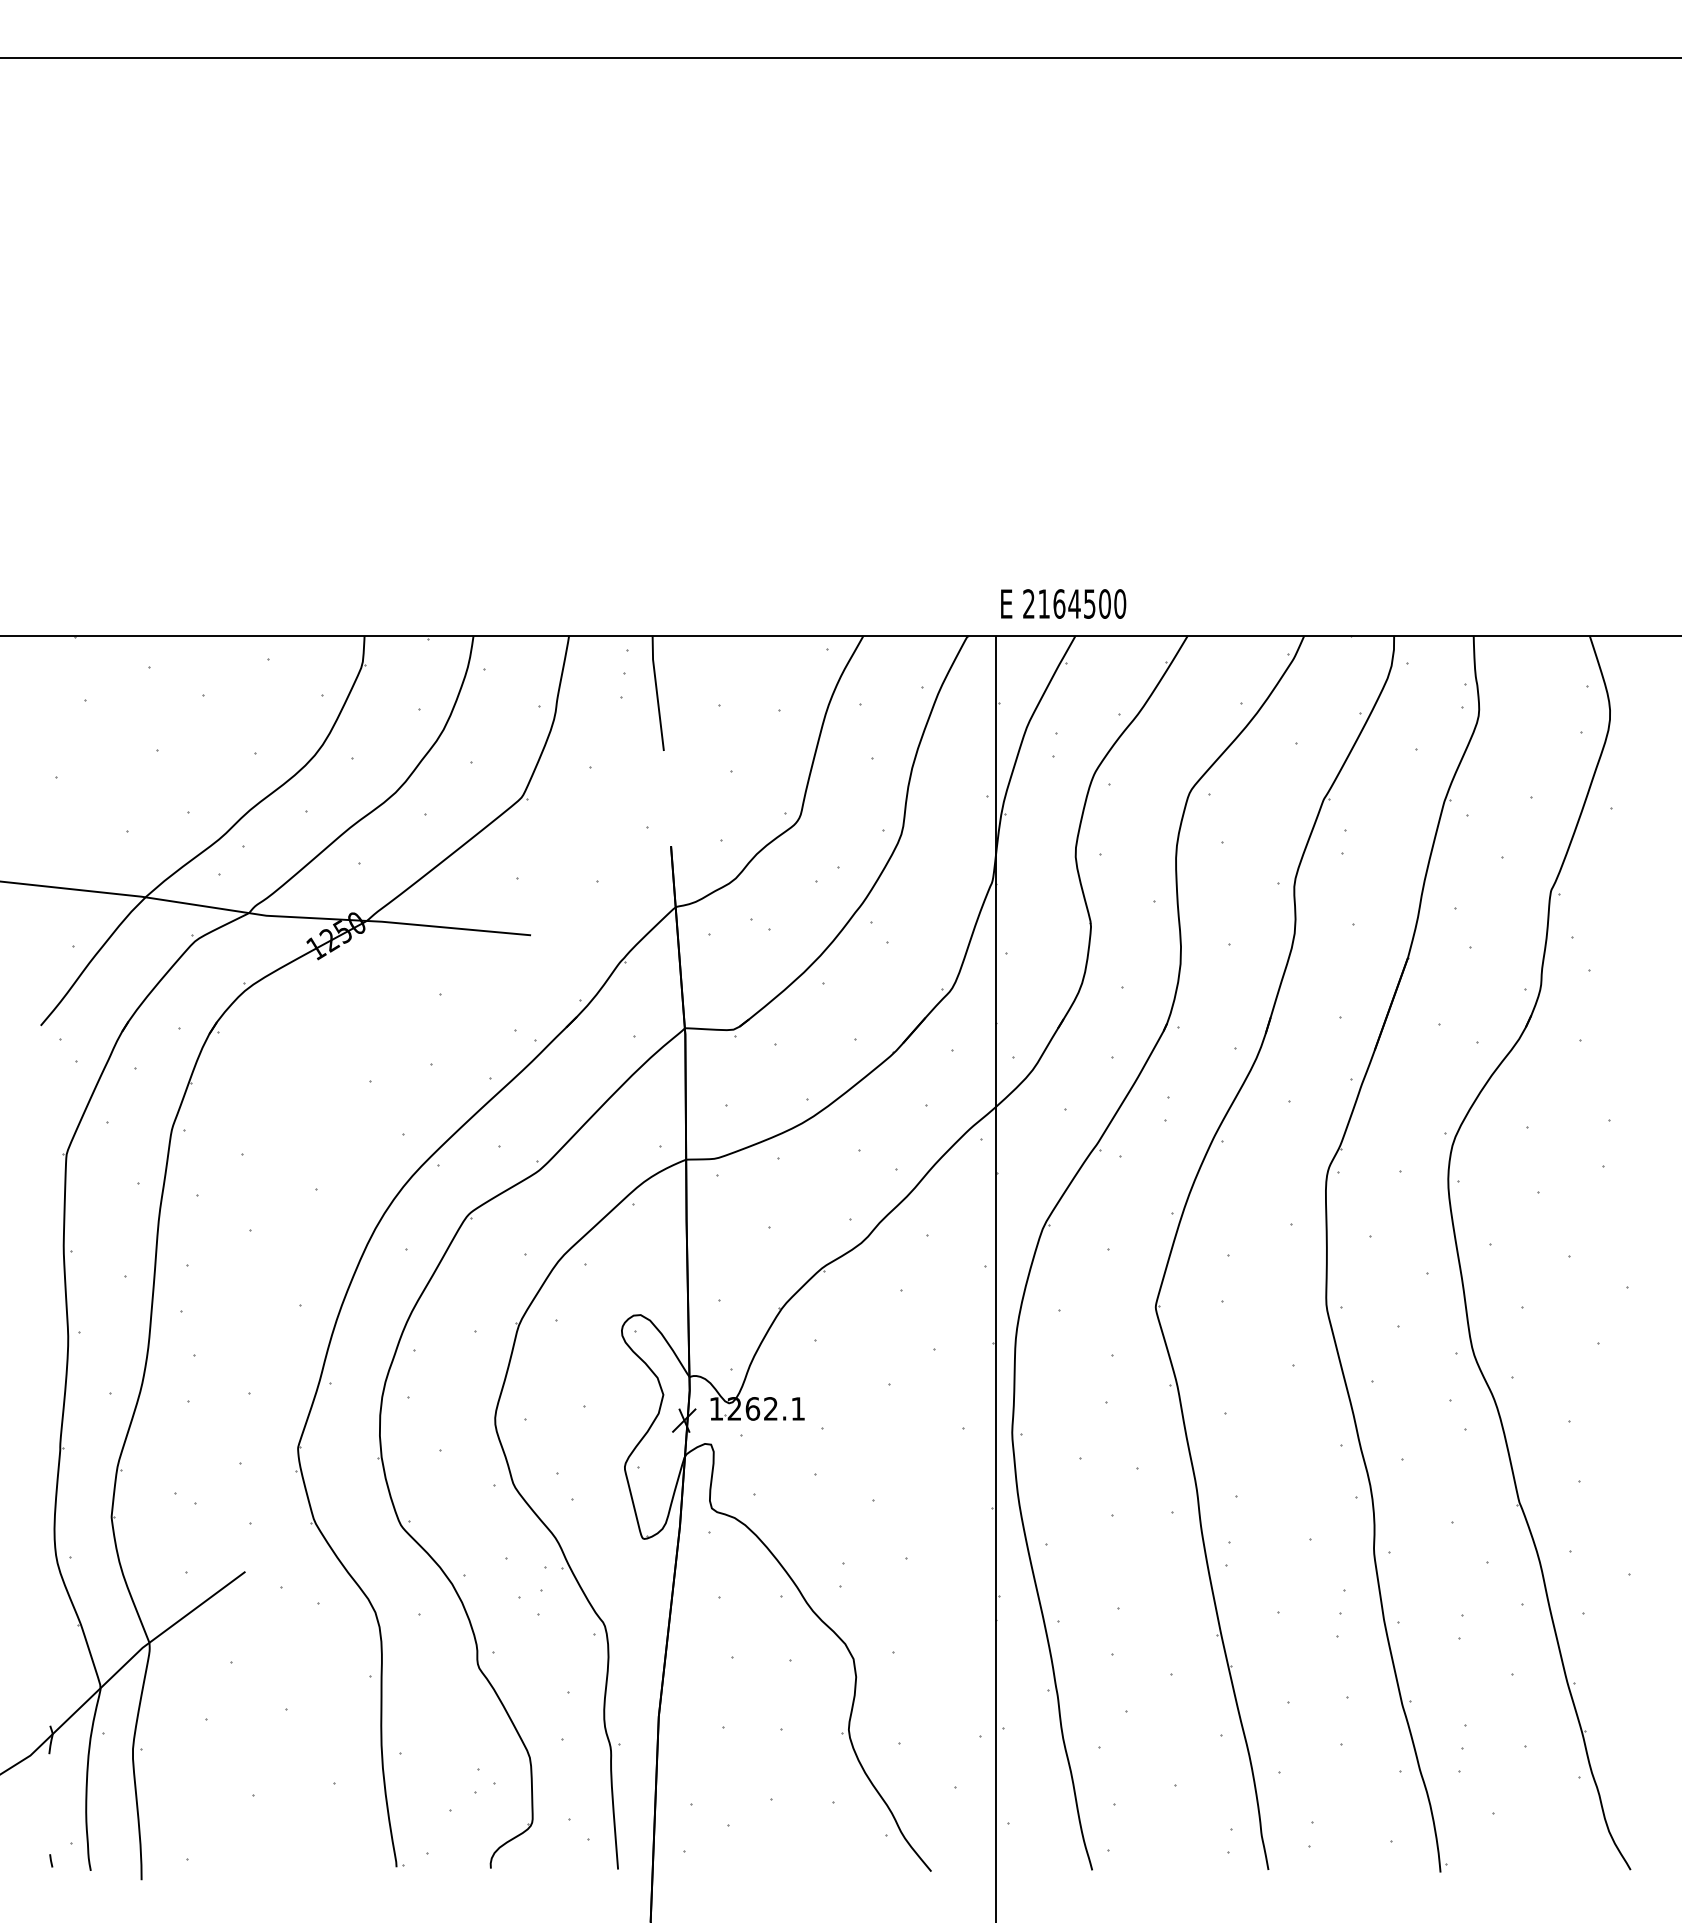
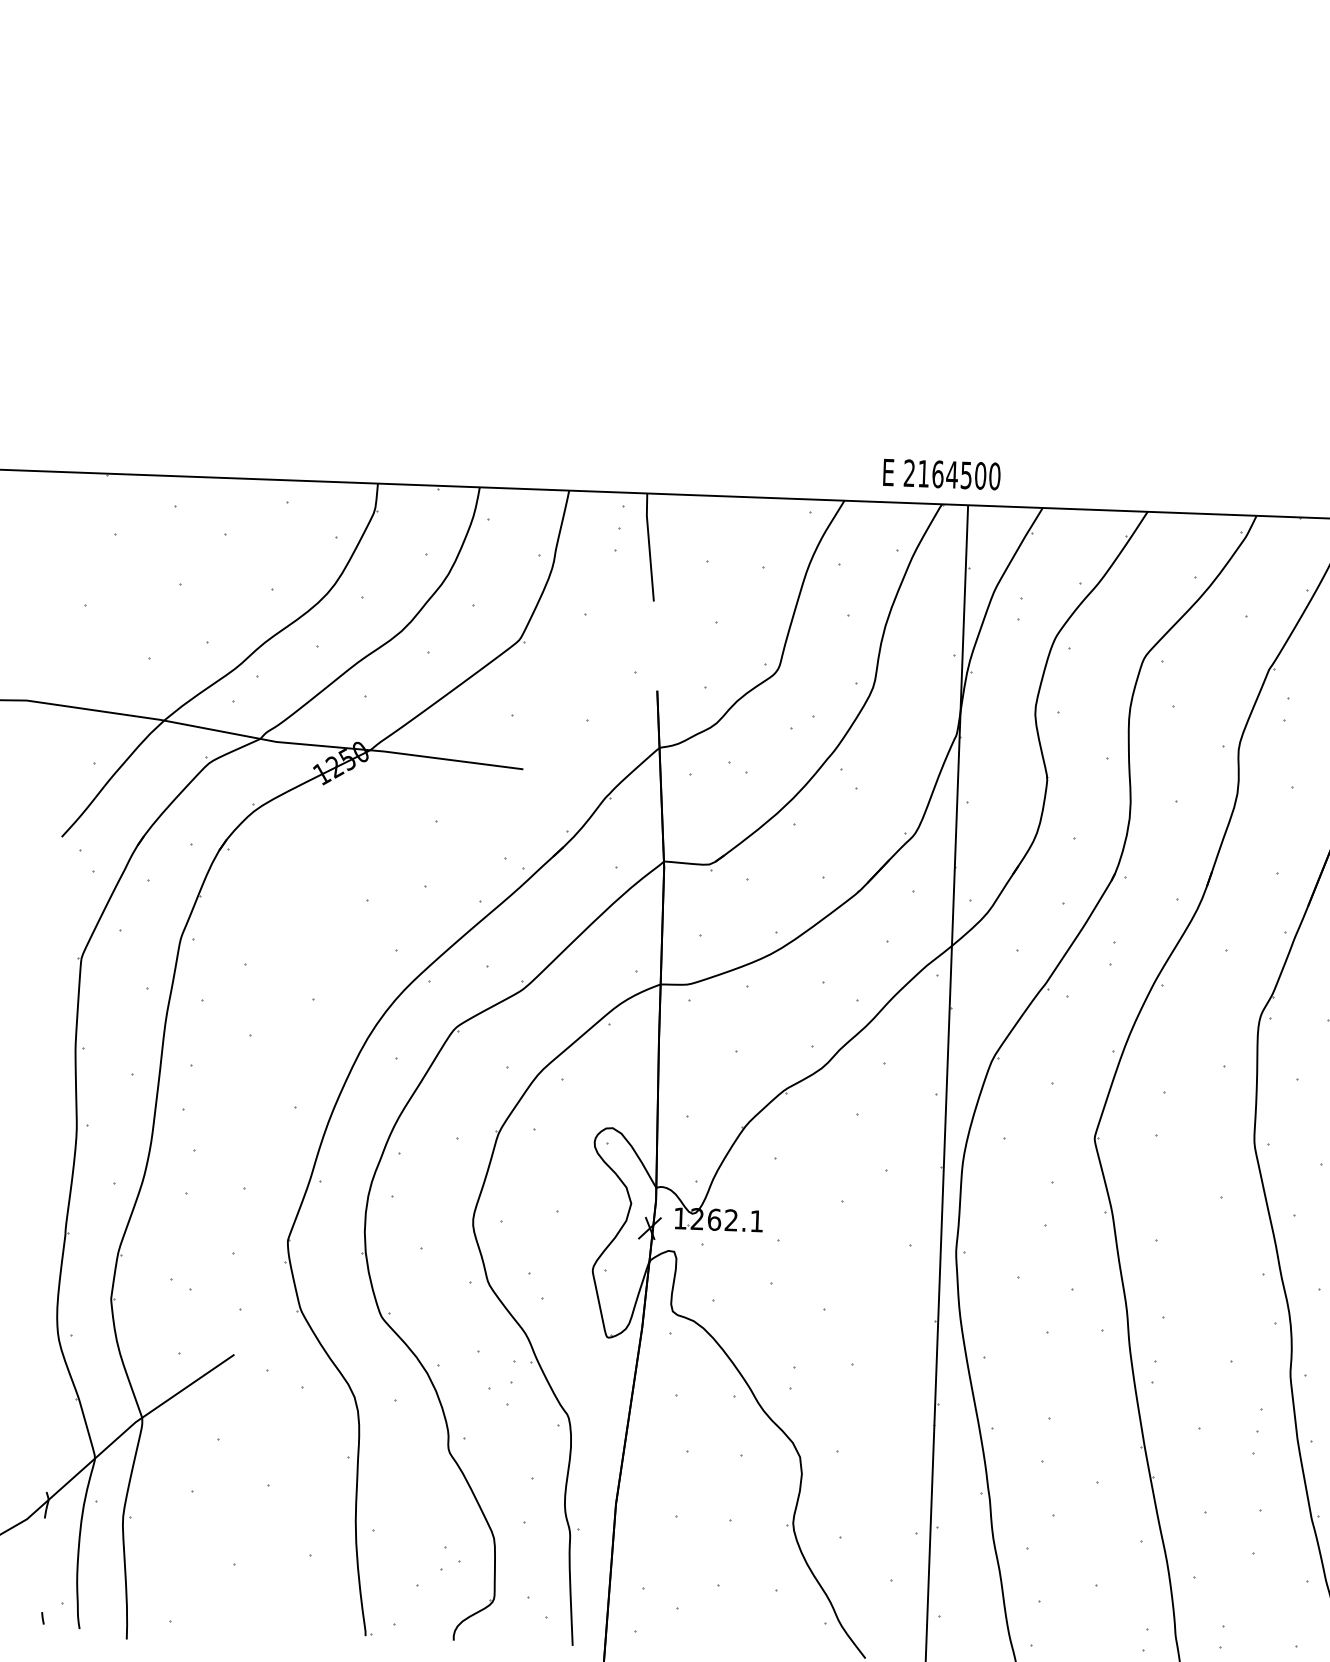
text: (1063, 603) -> (941, 473), moved

